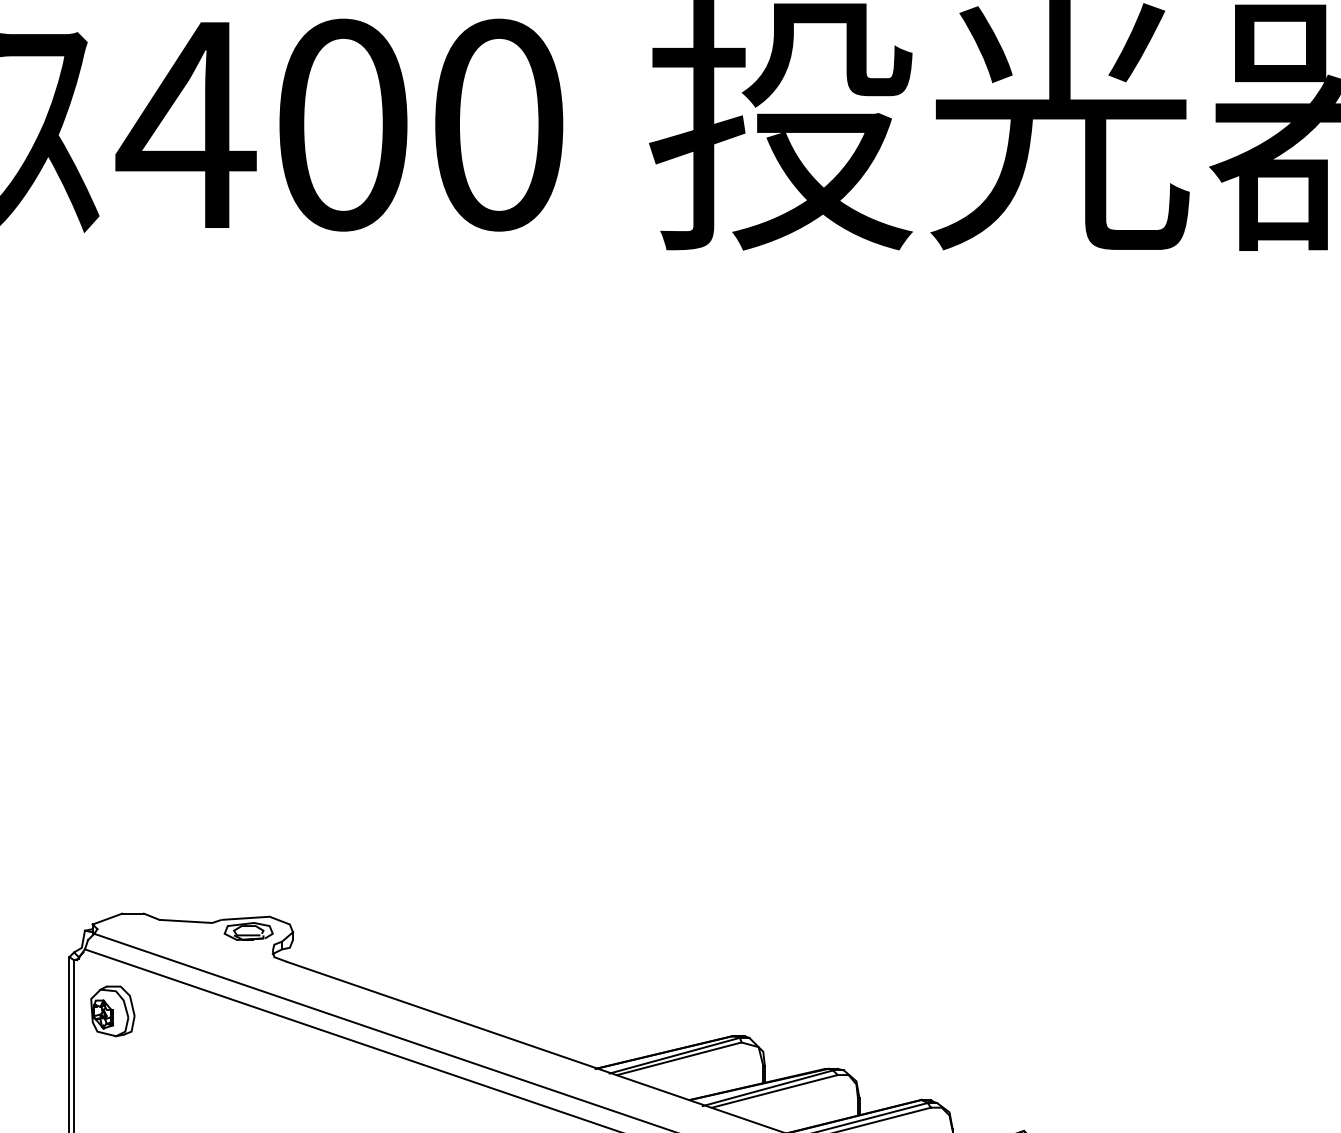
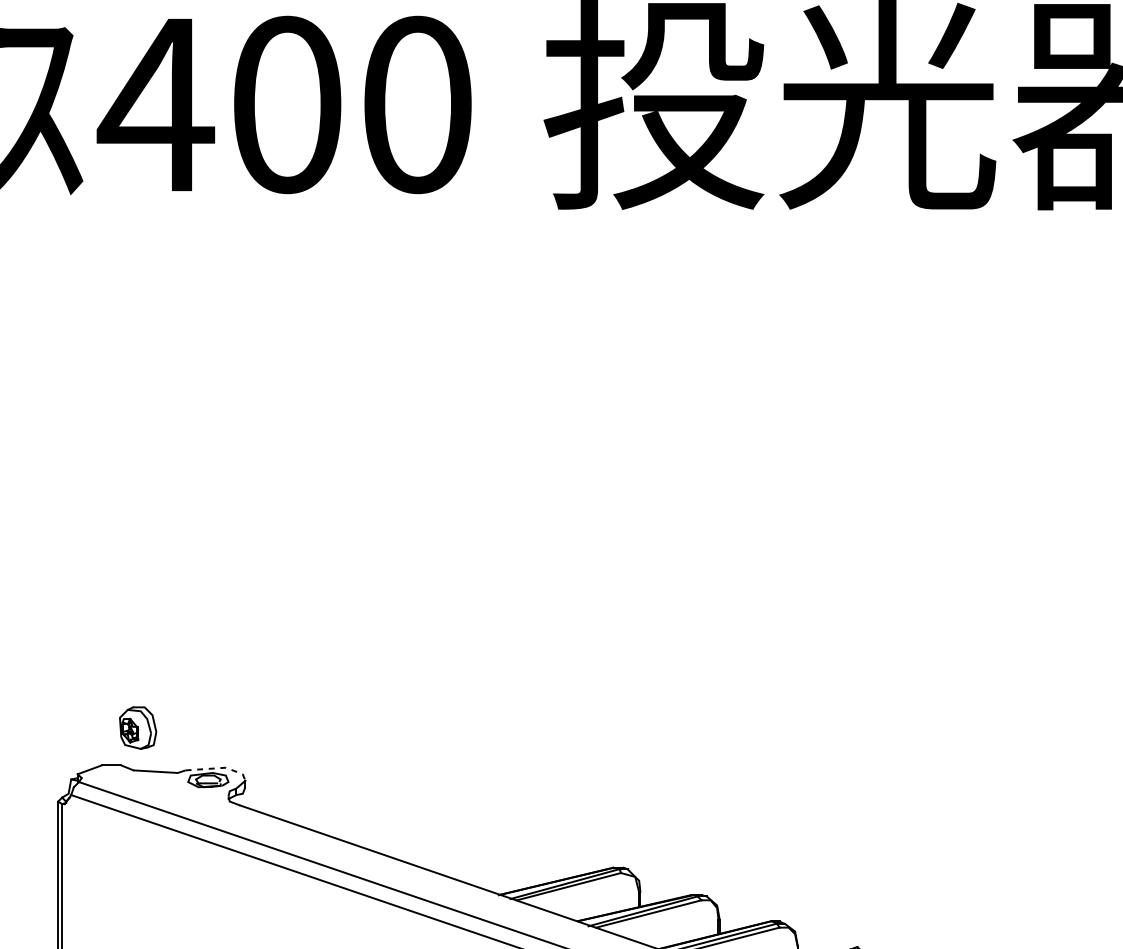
line: (261, 917) -> (219, 768), solid -> dashed
part: (112, 1011) -> (137, 728), moved

